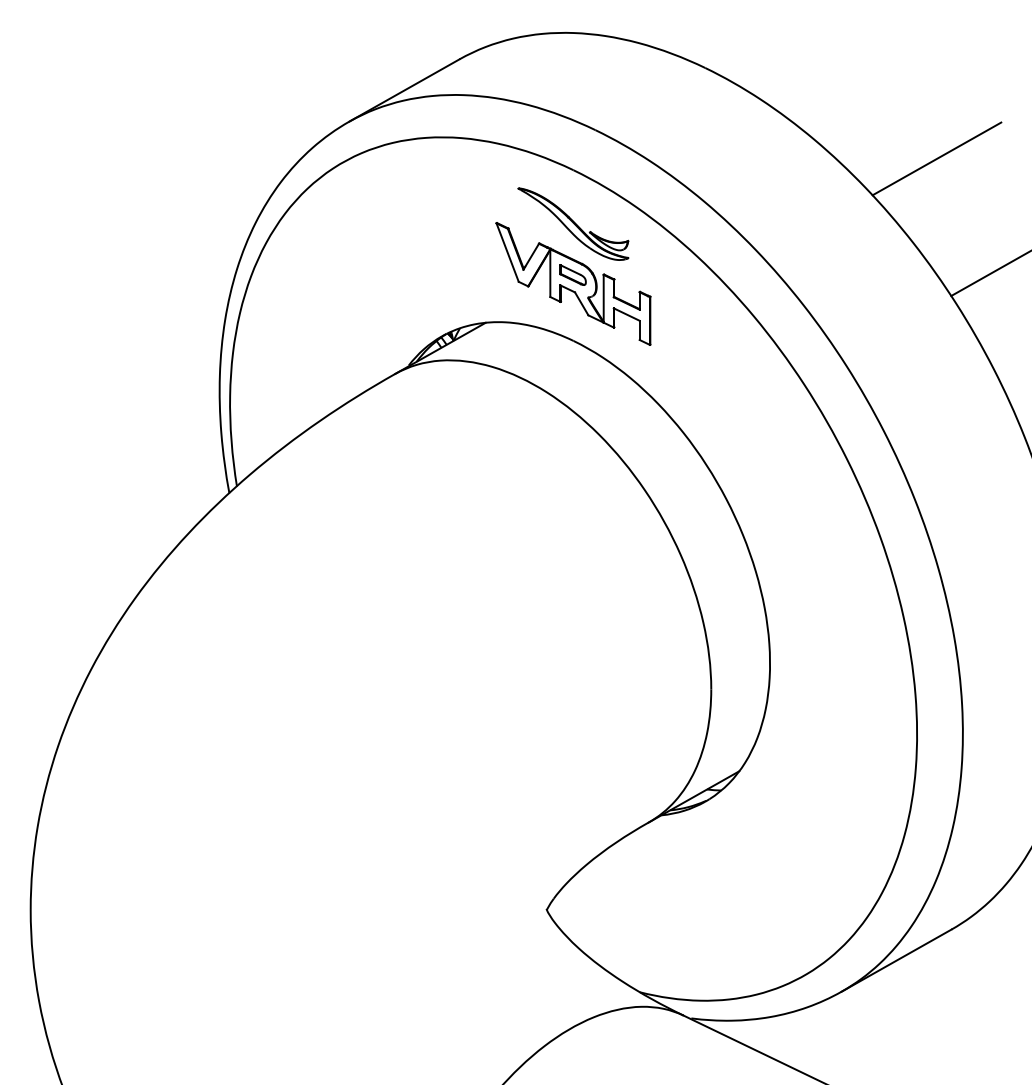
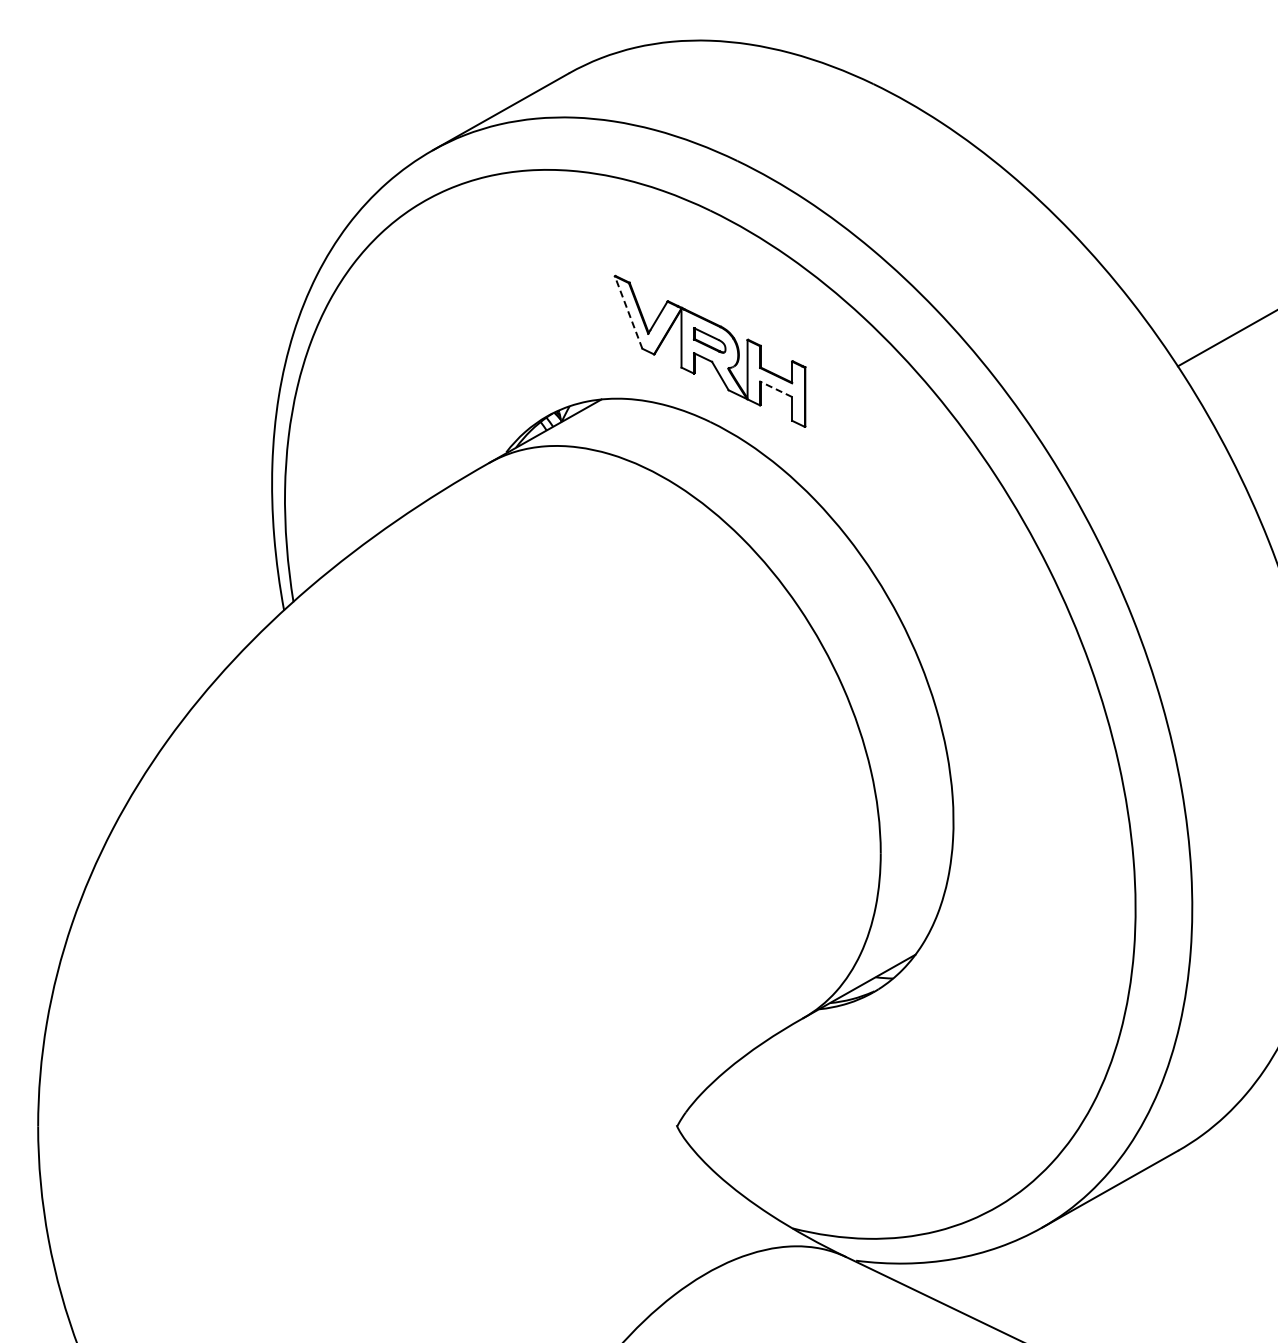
line: (936, 158) -> (1159, 196), removed
part: (572, 224) -> (709, 277), removed
line: (507, 252) -> (628, 312), solid -> dashed
line: (627, 314) -> (776, 389), solid -> dashed

